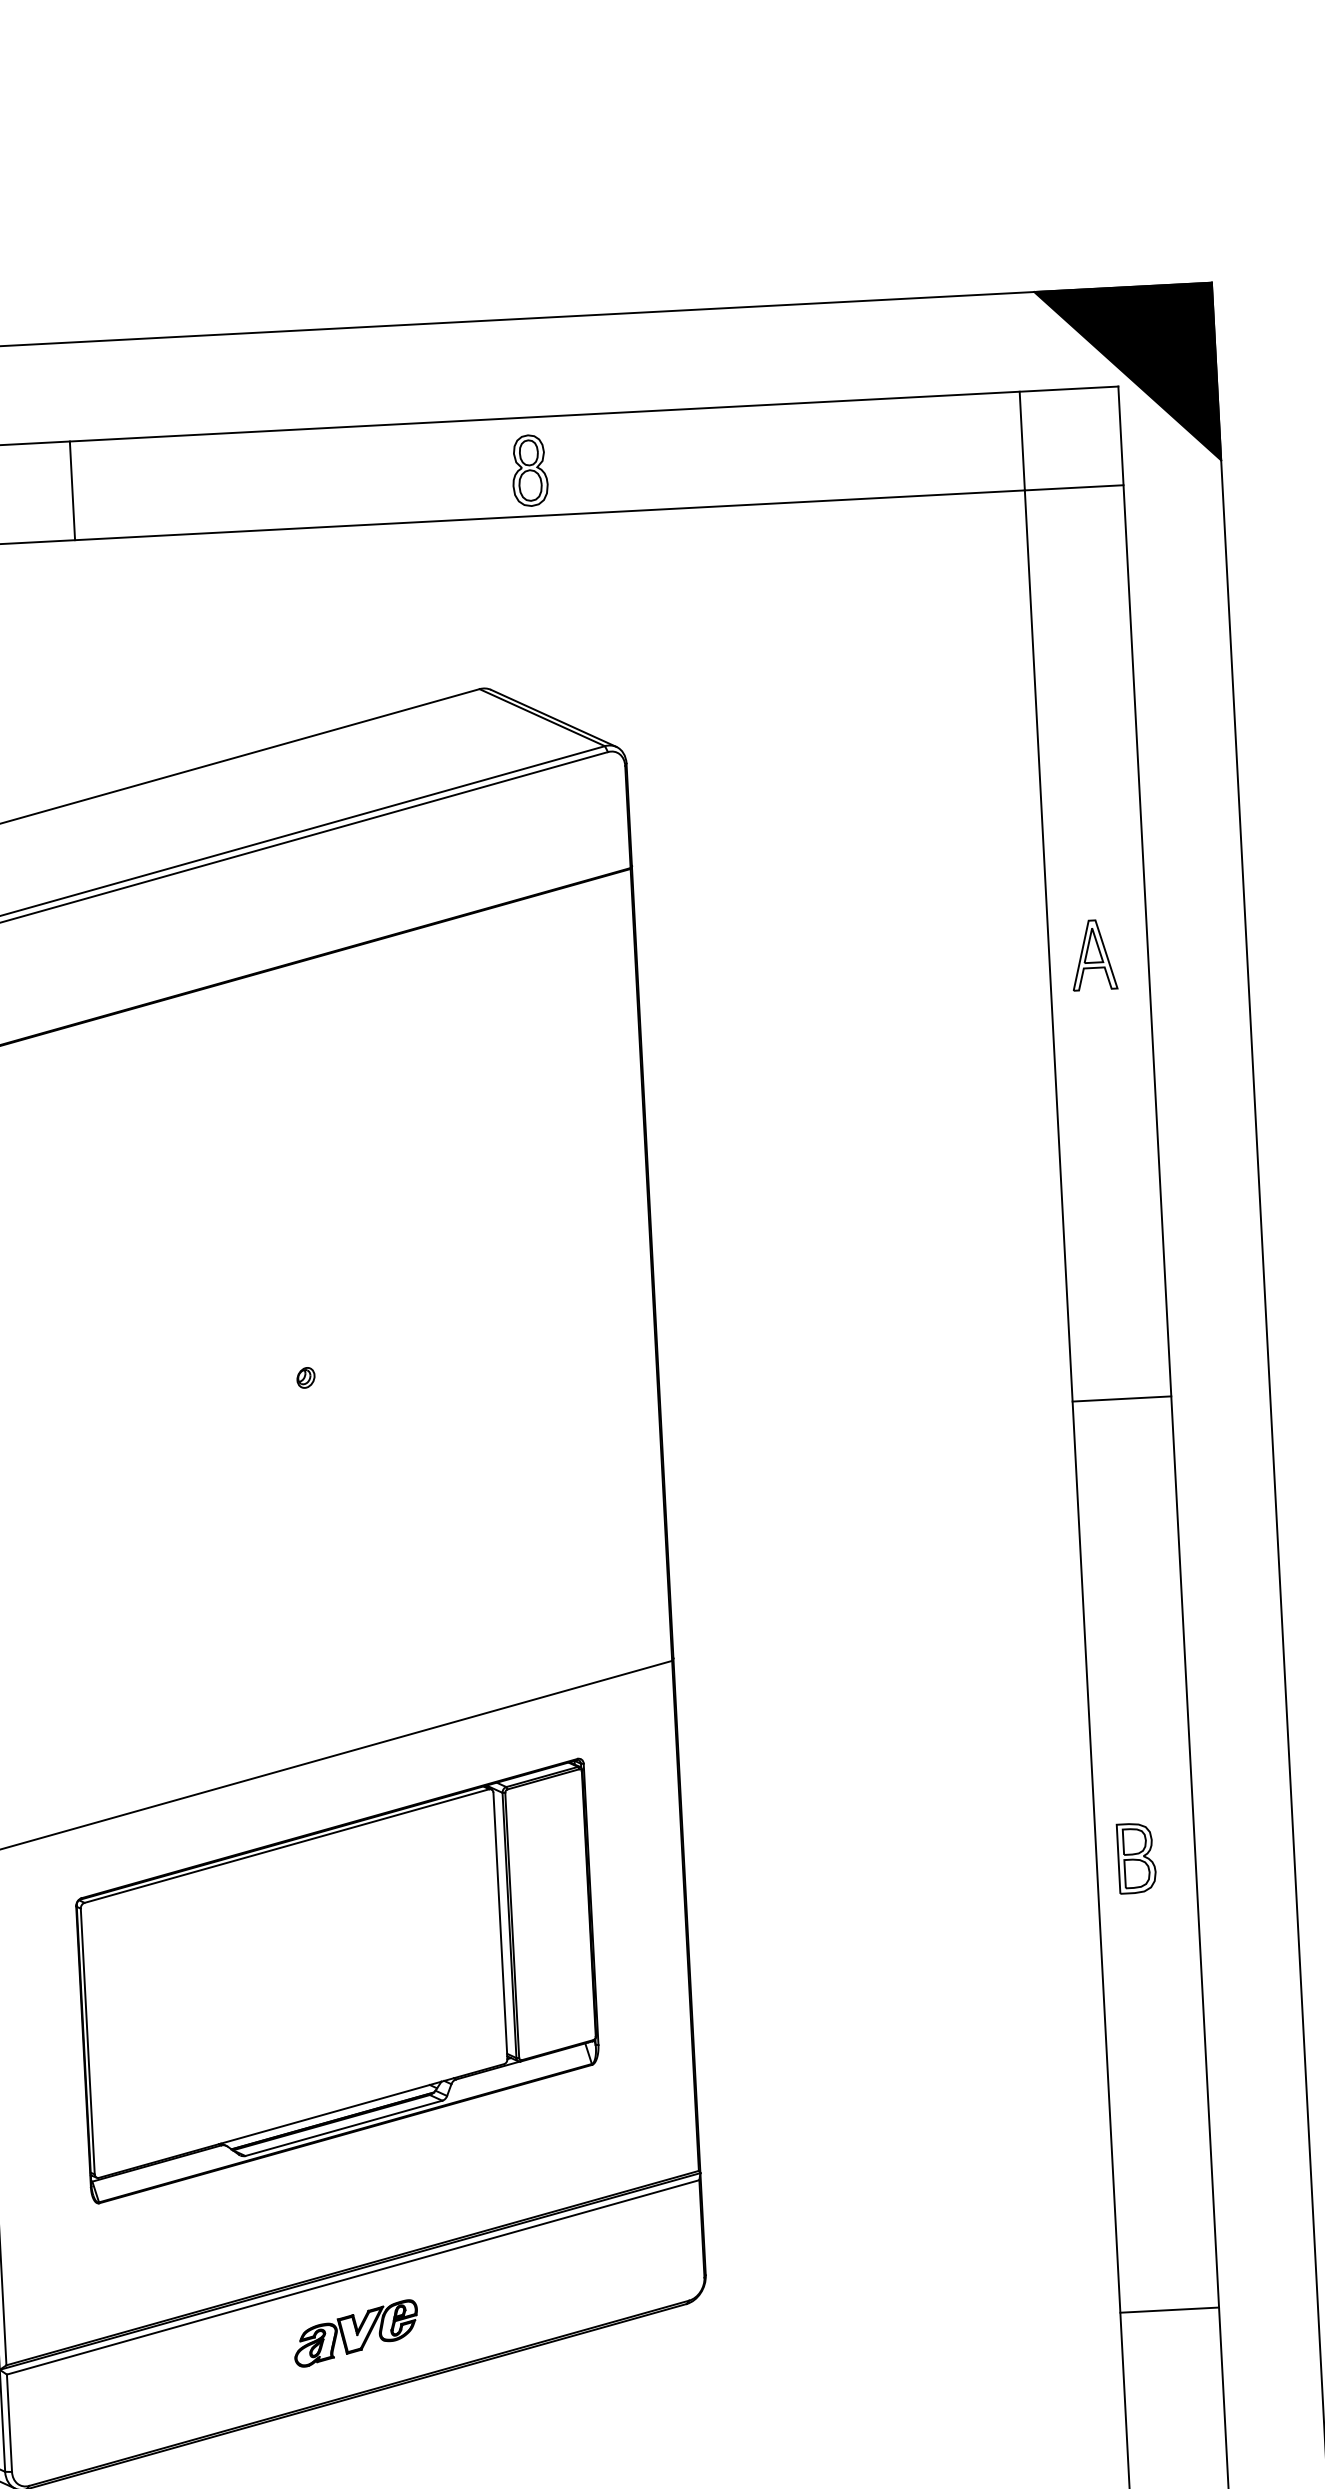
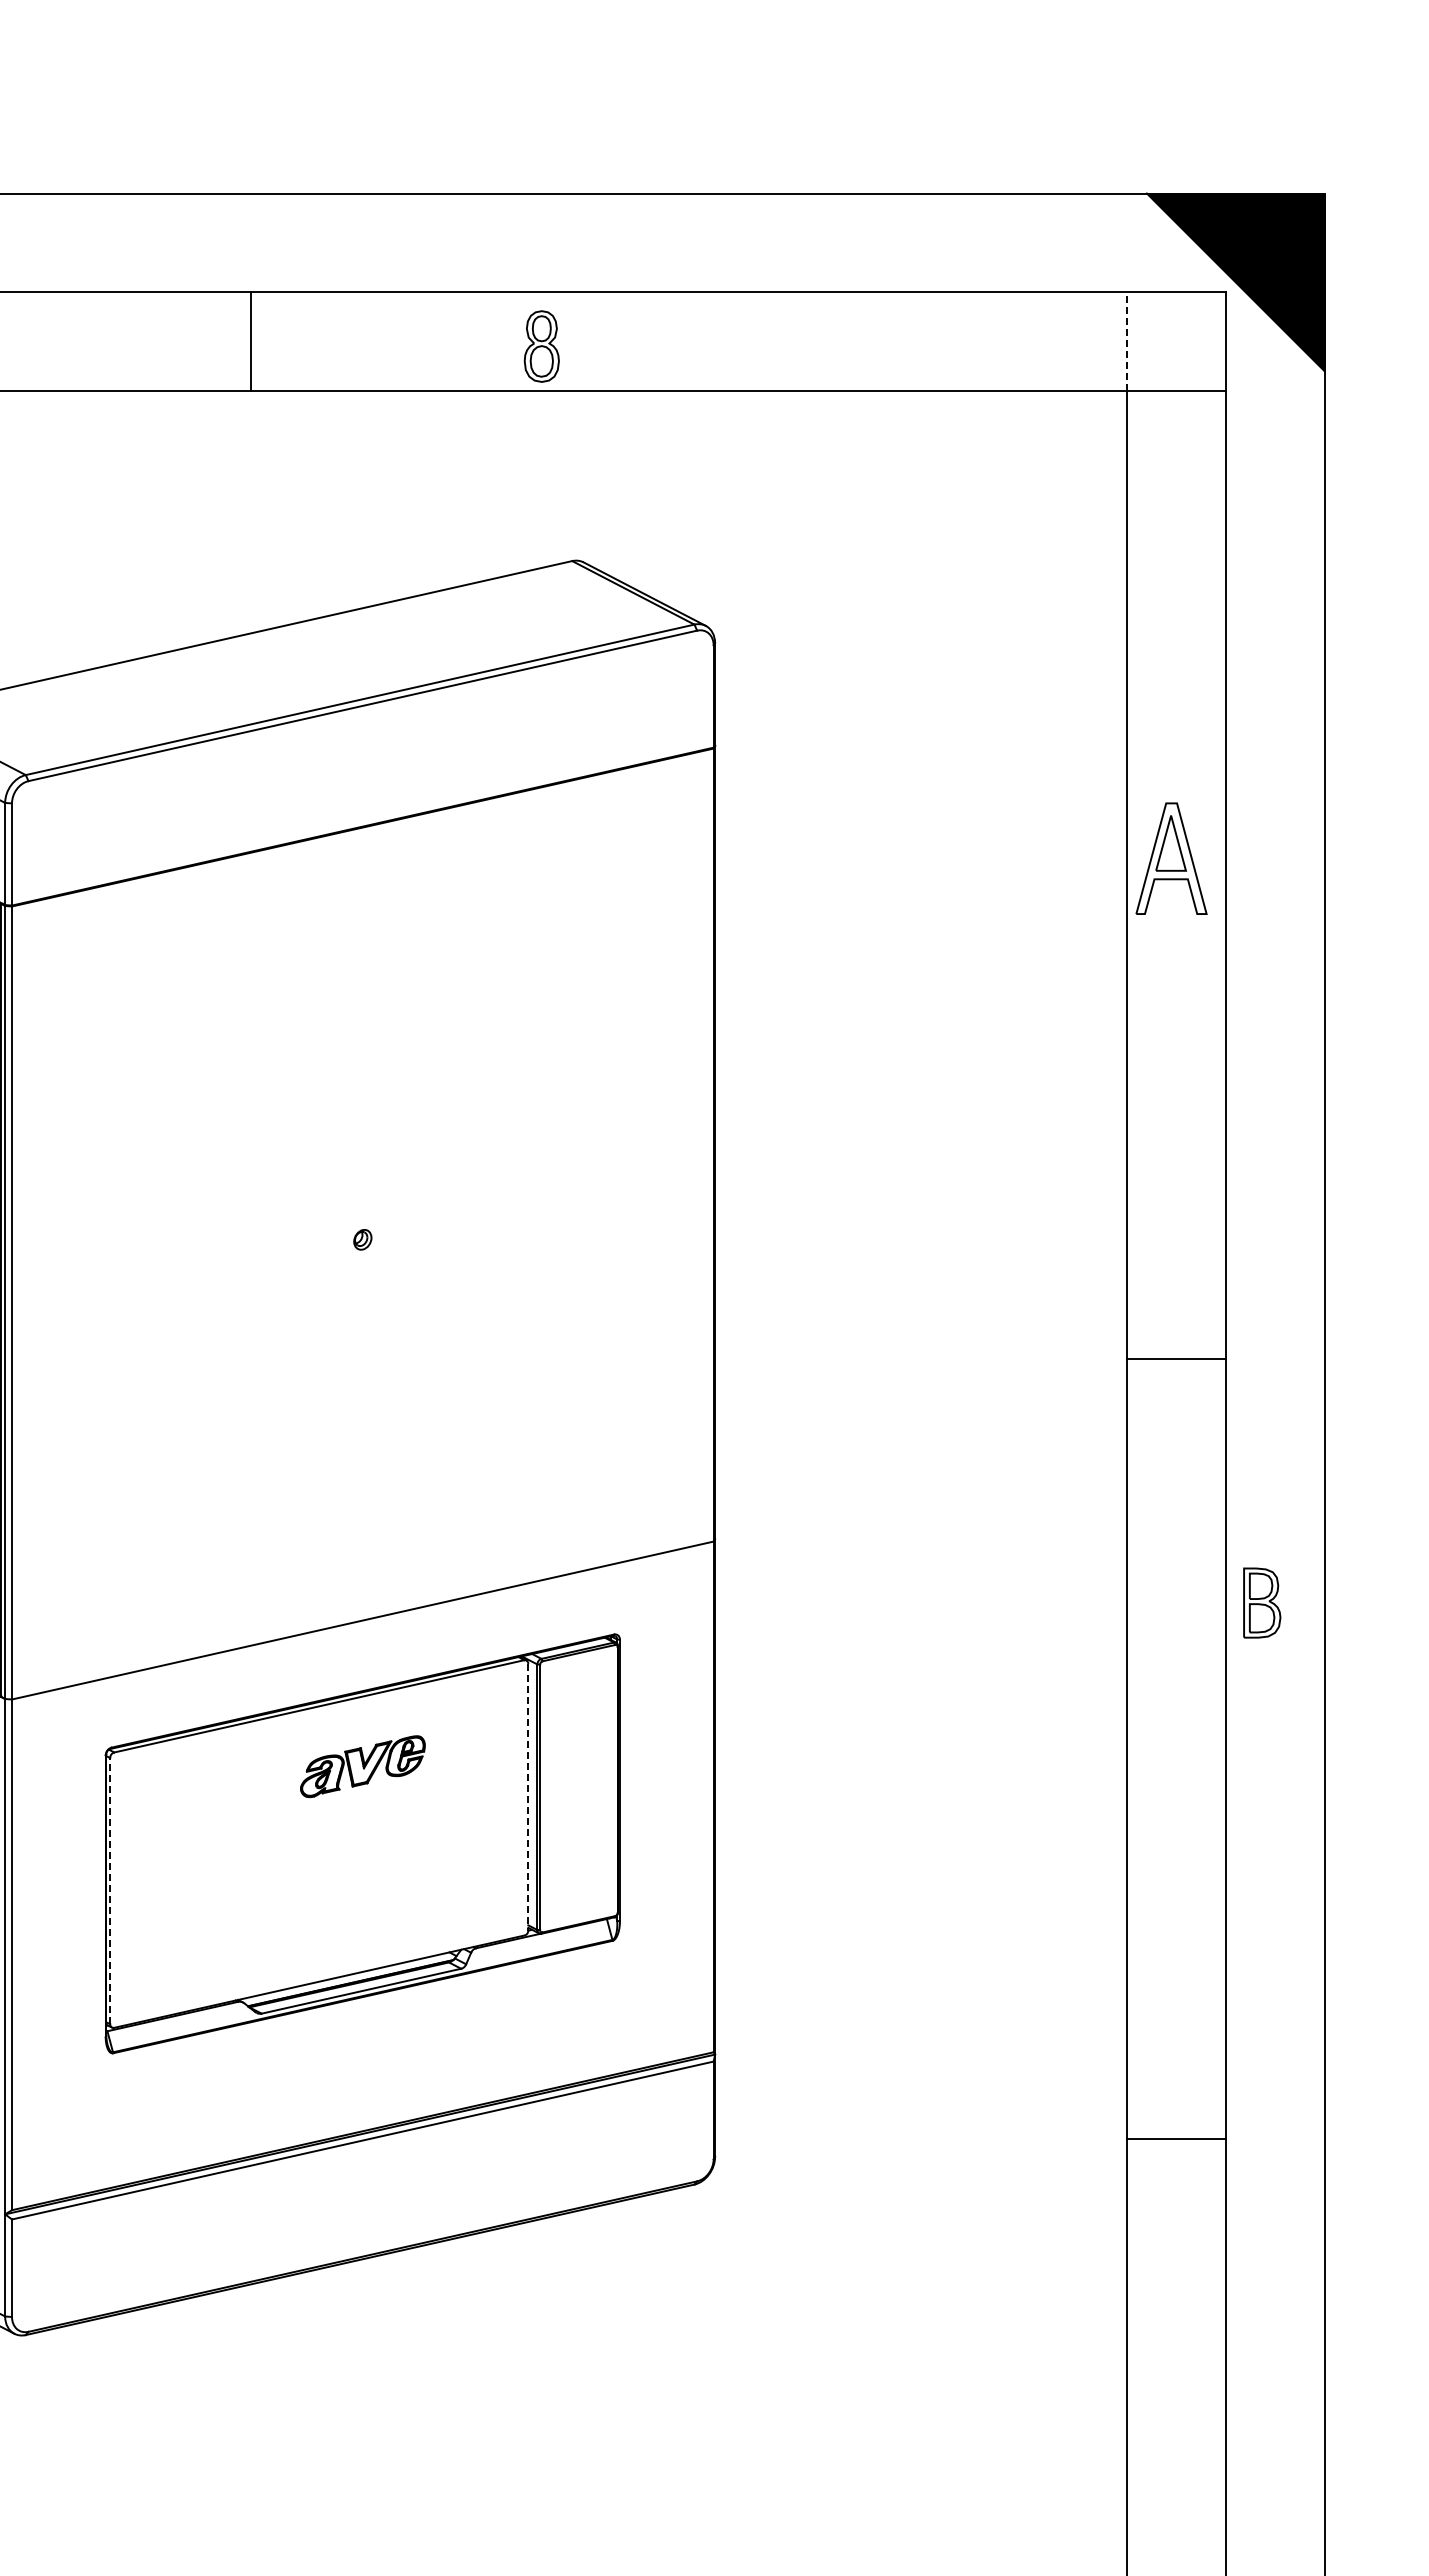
line: (1022, 440) -> (1127, 341), solid -> dashed
part: (529, 470) -> (541, 346), moved
line: (72, 490) -> (251, 341), moved
part: (1093, 954) -> (1171, 858), size x1.6
line: (1121, 1398) -> (1176, 1358), moved
part: (1136, 1857) -> (1262, 1602), moved
line: (500, 1926) -> (528, 1797), solid -> dashed
line: (88, 2040) -> (110, 1890), solid -> dashed
line: (1169, 2309) -> (1176, 2138), moved
part: (355, 2333) -> (362, 1766), moved

